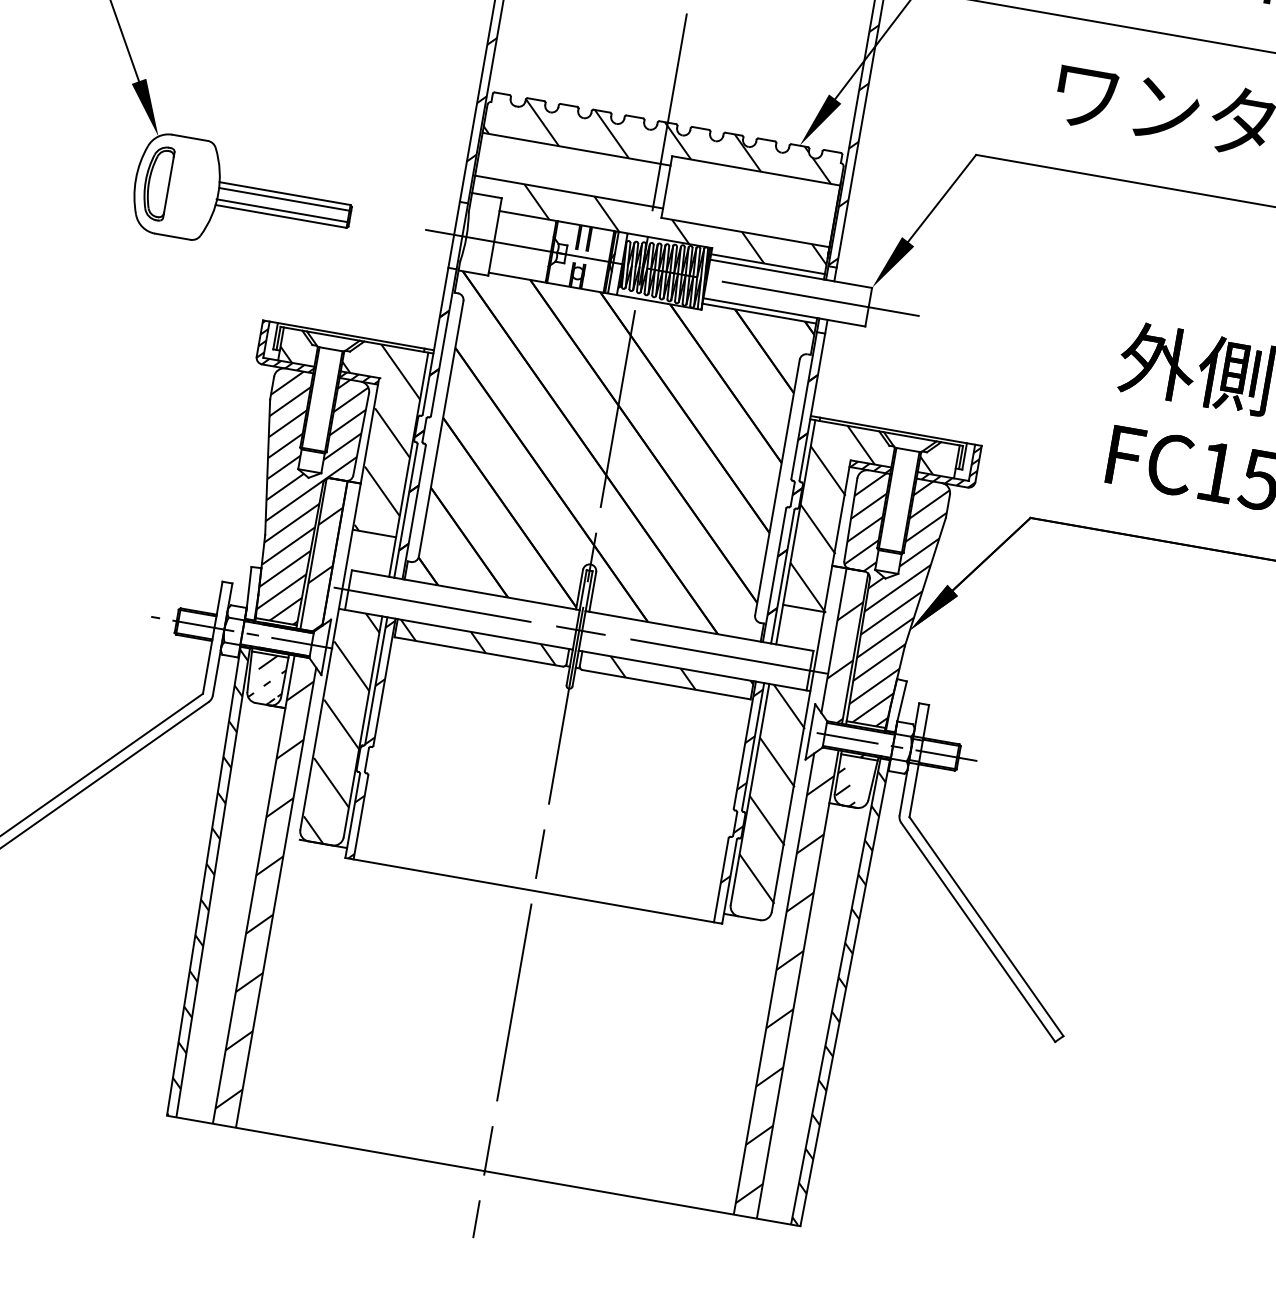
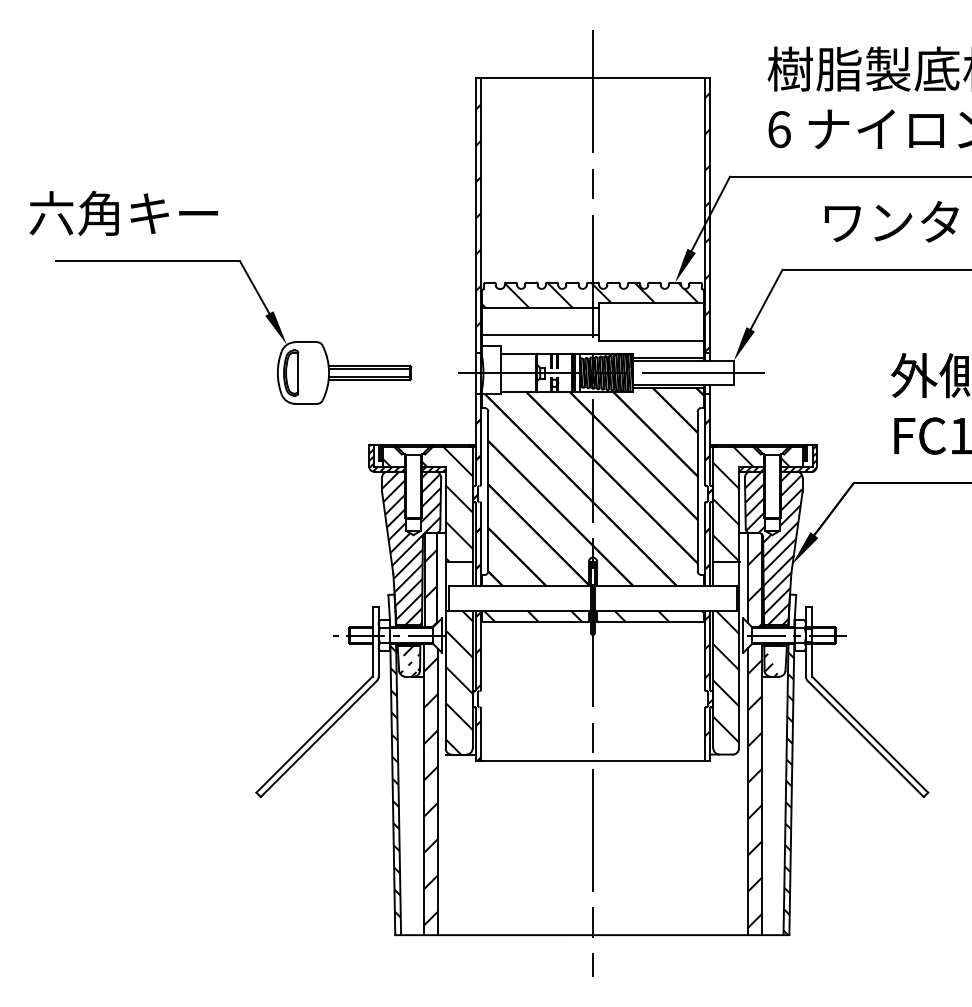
hatch: (673, 229) -> (607, 346), removed
line: (578, 629) -> (592, 598), removed

